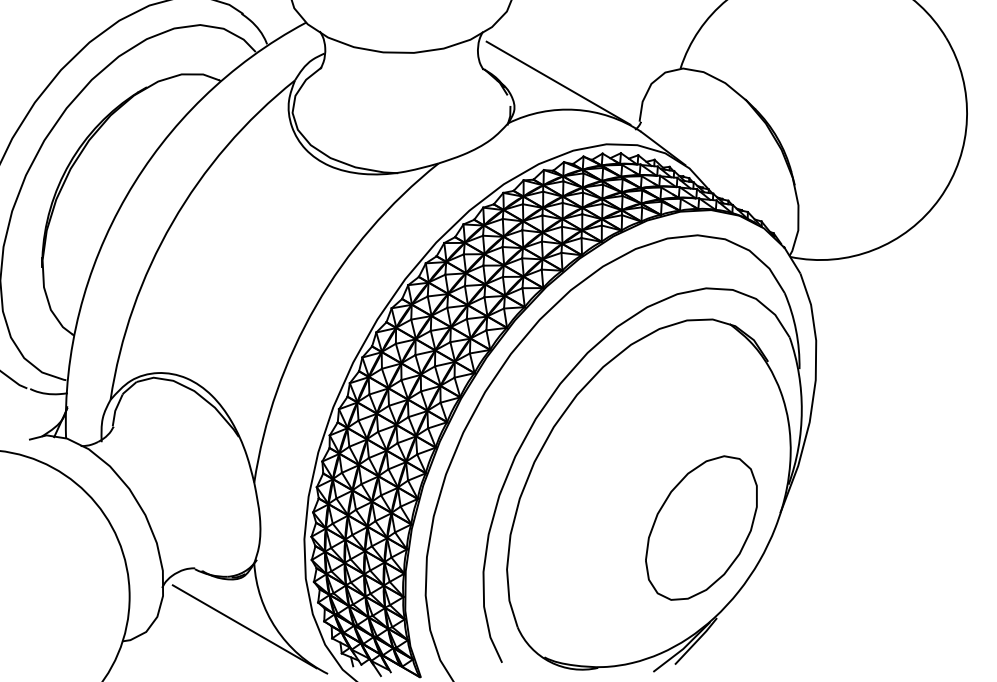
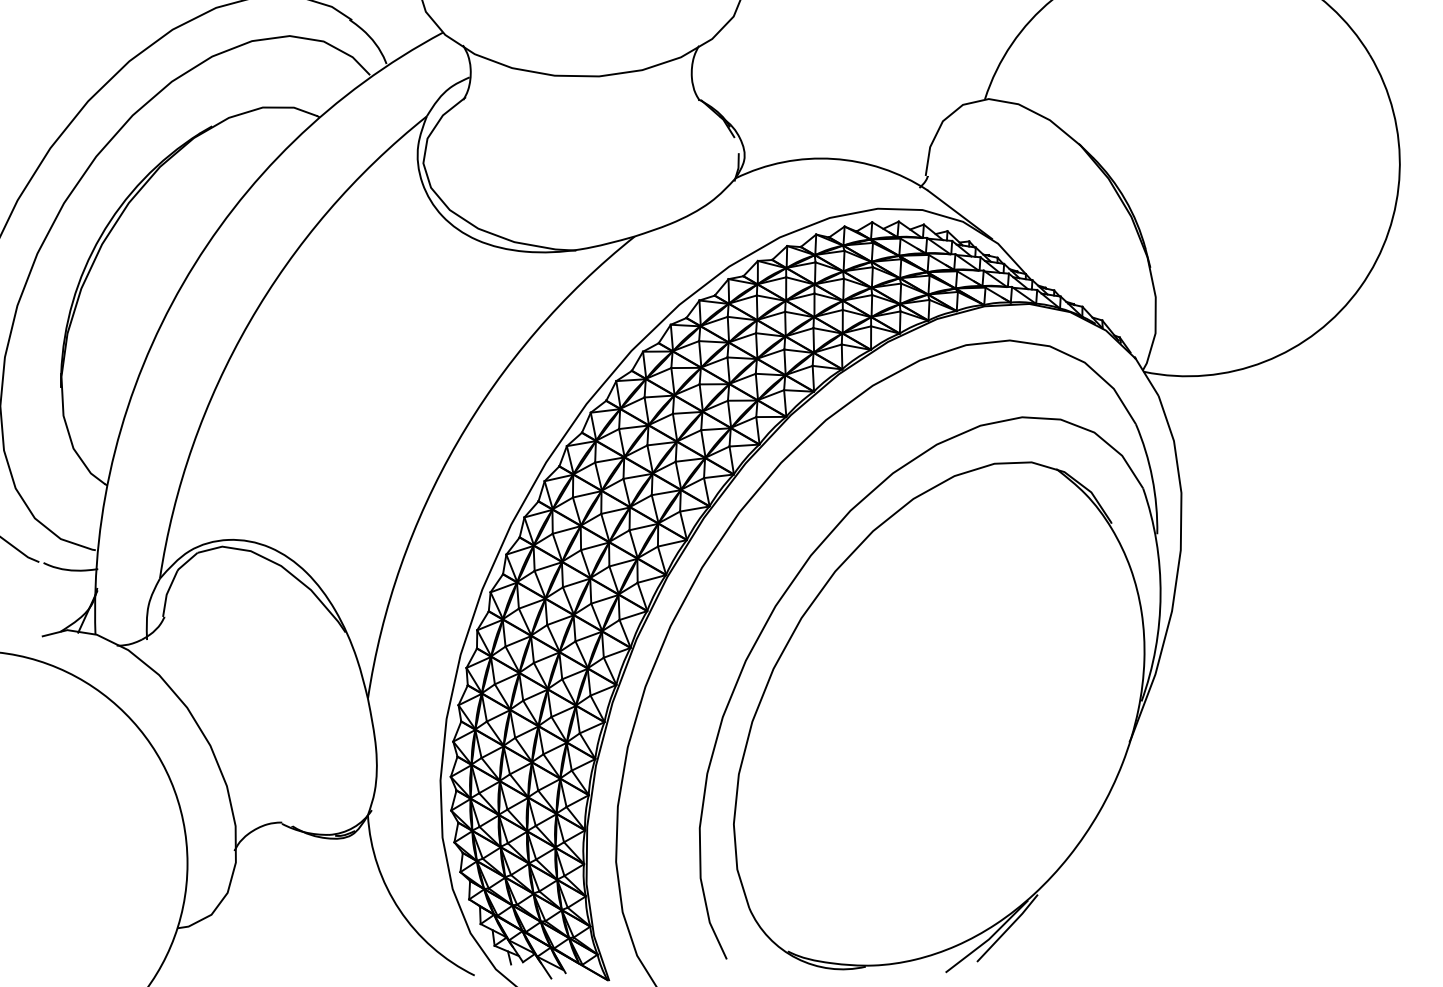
line: (558, 82) -> (808, 119), removed
part: (701, 527) -> (1015, 763), removed
line: (244, 626) -> (353, 906), removed

